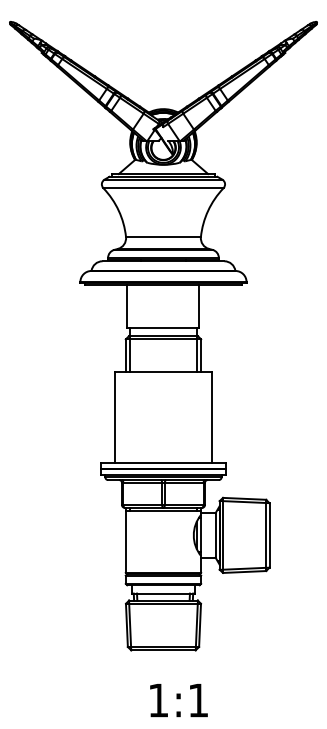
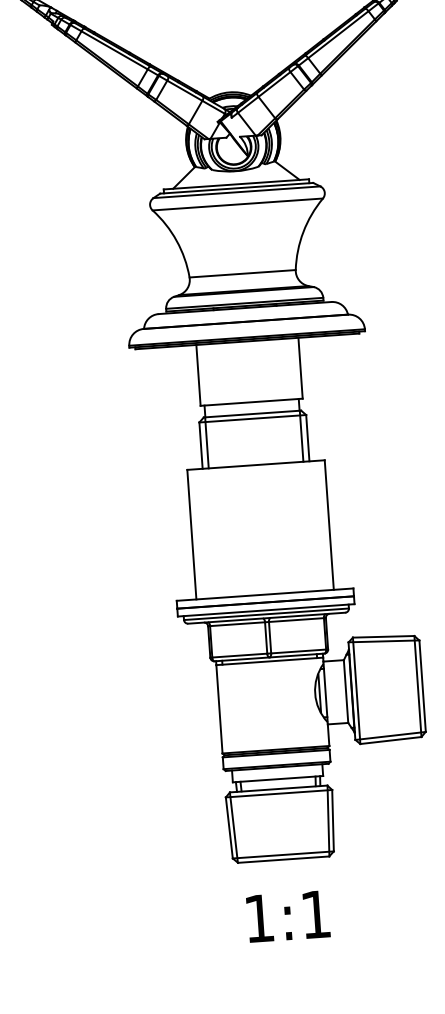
text: (178, 700) -> (287, 916), moved

